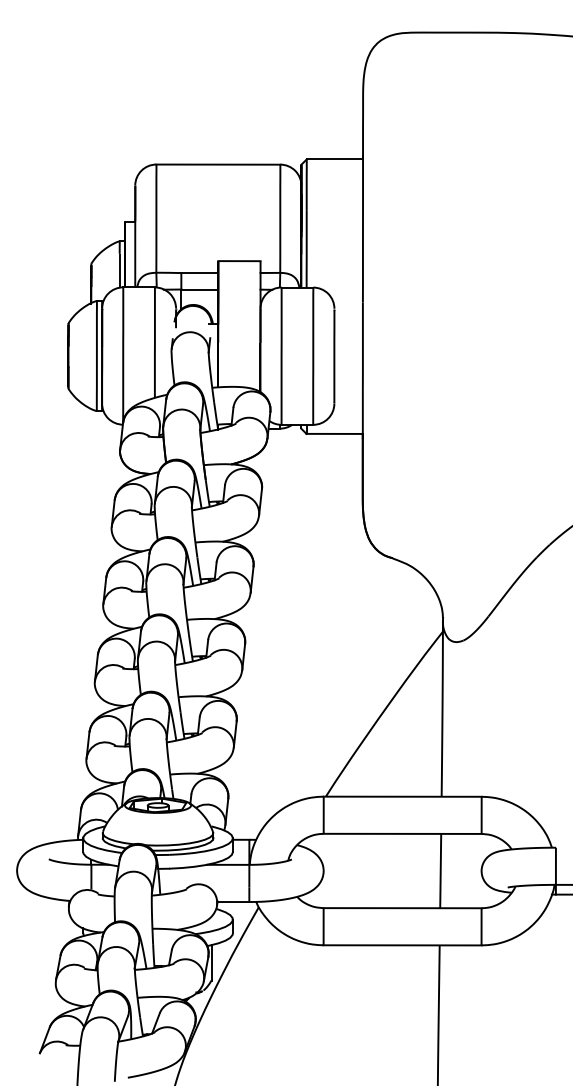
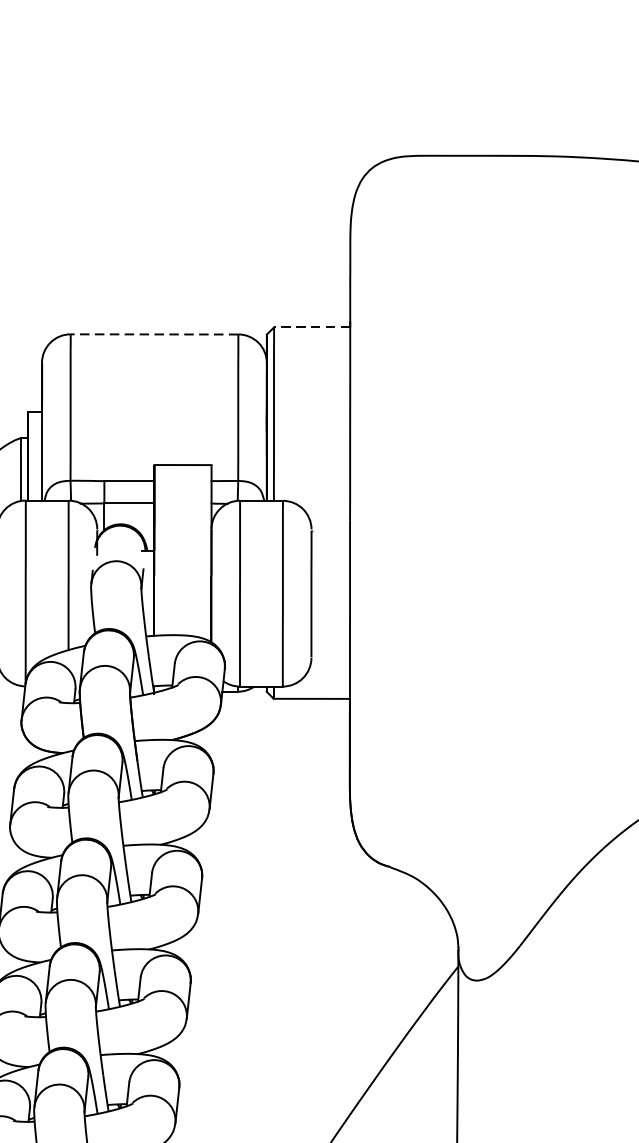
line: (334, 159) -> (311, 327), solid -> dashed
line: (218, 164) -> (154, 334), solid -> dashed

